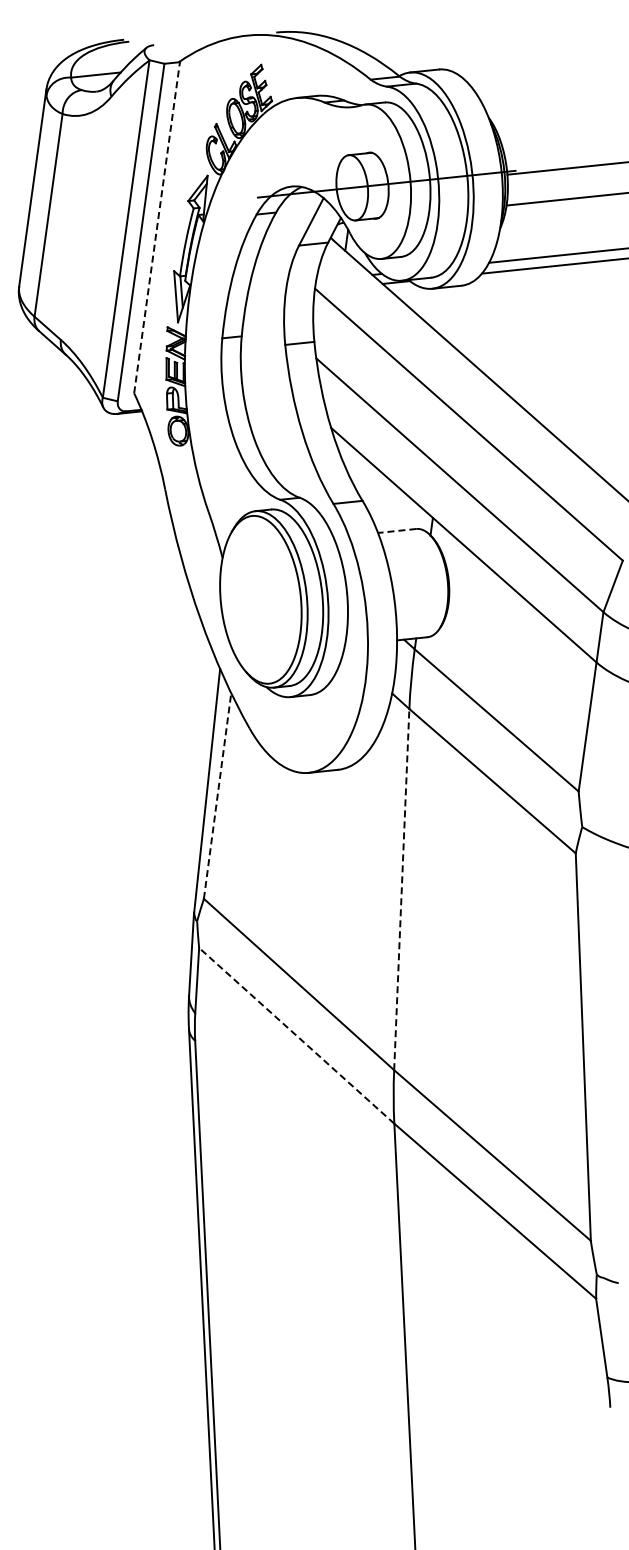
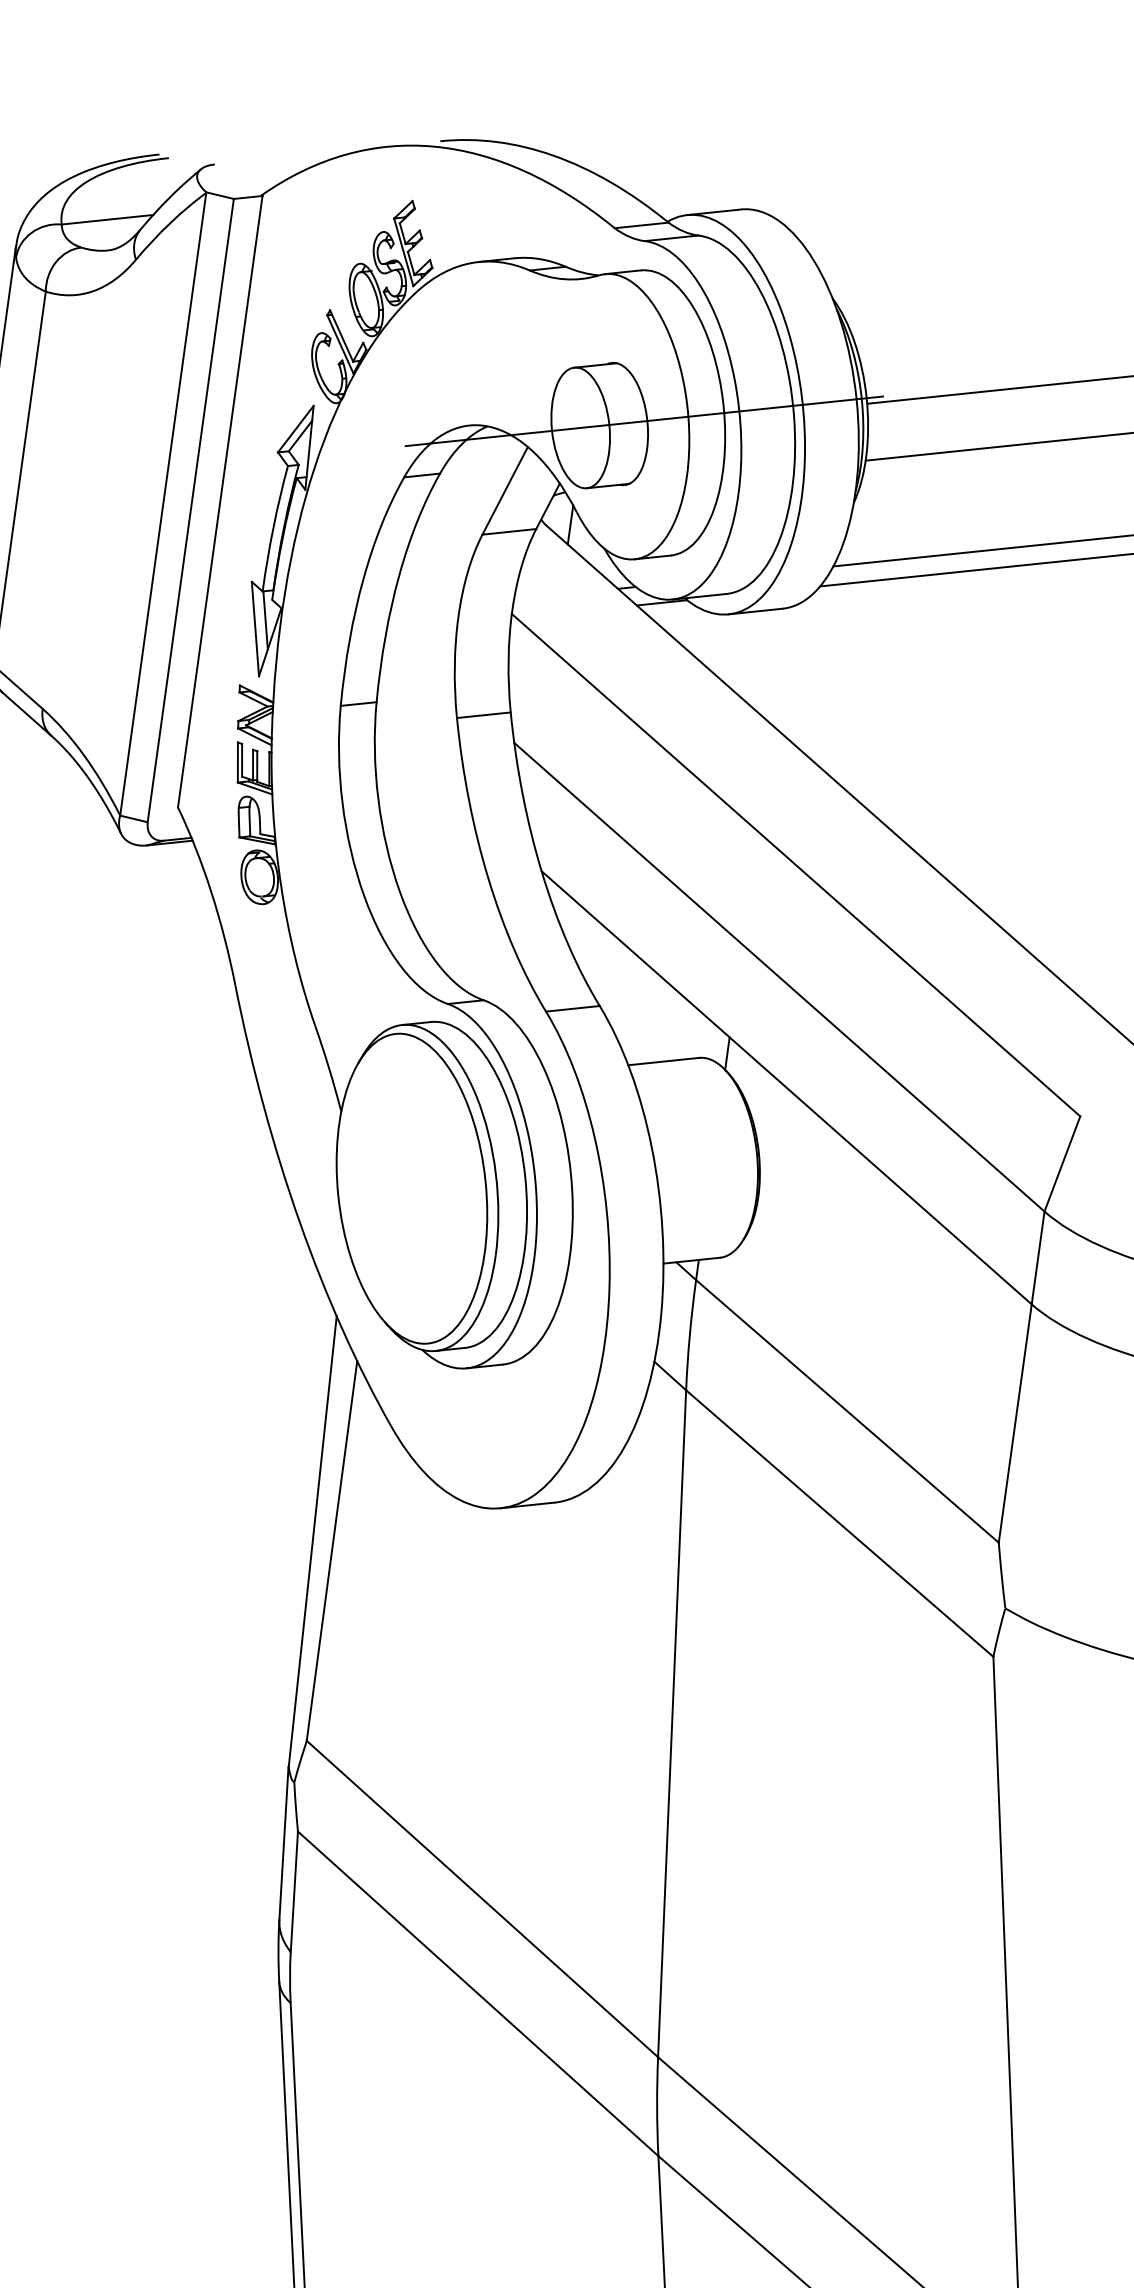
line: (157, 227) -> (221, 501), dashed -> solid
line: (396, 531) -> (662, 1062), dashed -> solid
line: (217, 796) -> (331, 1551), dashed -> solid
line: (401, 889) -> (671, 1723), dashed -> solid
line: (296, 1035) -> (477, 1993), dashed -> solid

